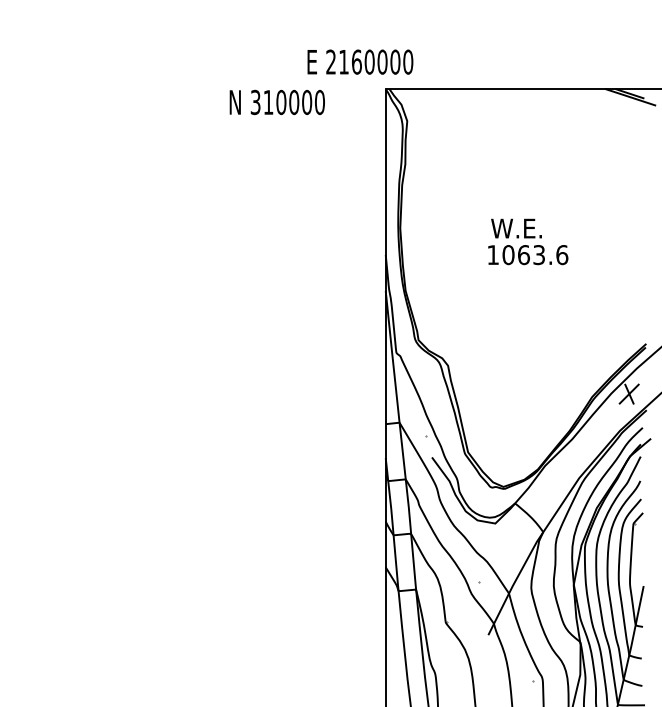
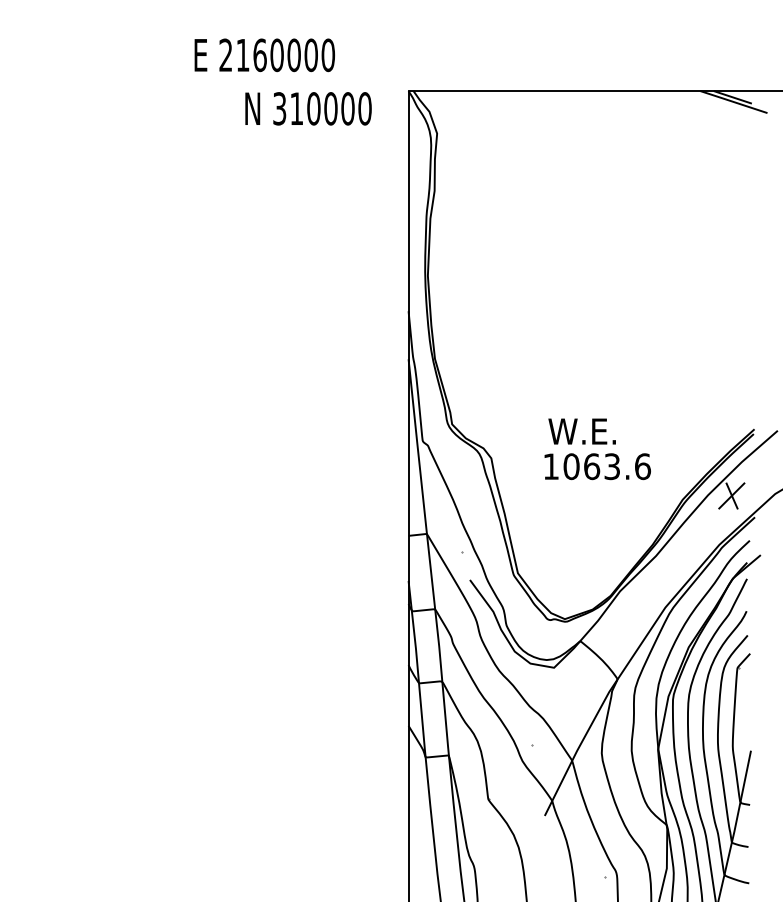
text: (360, 61) -> (264, 54), moved
text: (276, 102) -> (307, 108), moved
text: (528, 241) -> (598, 448), moved

